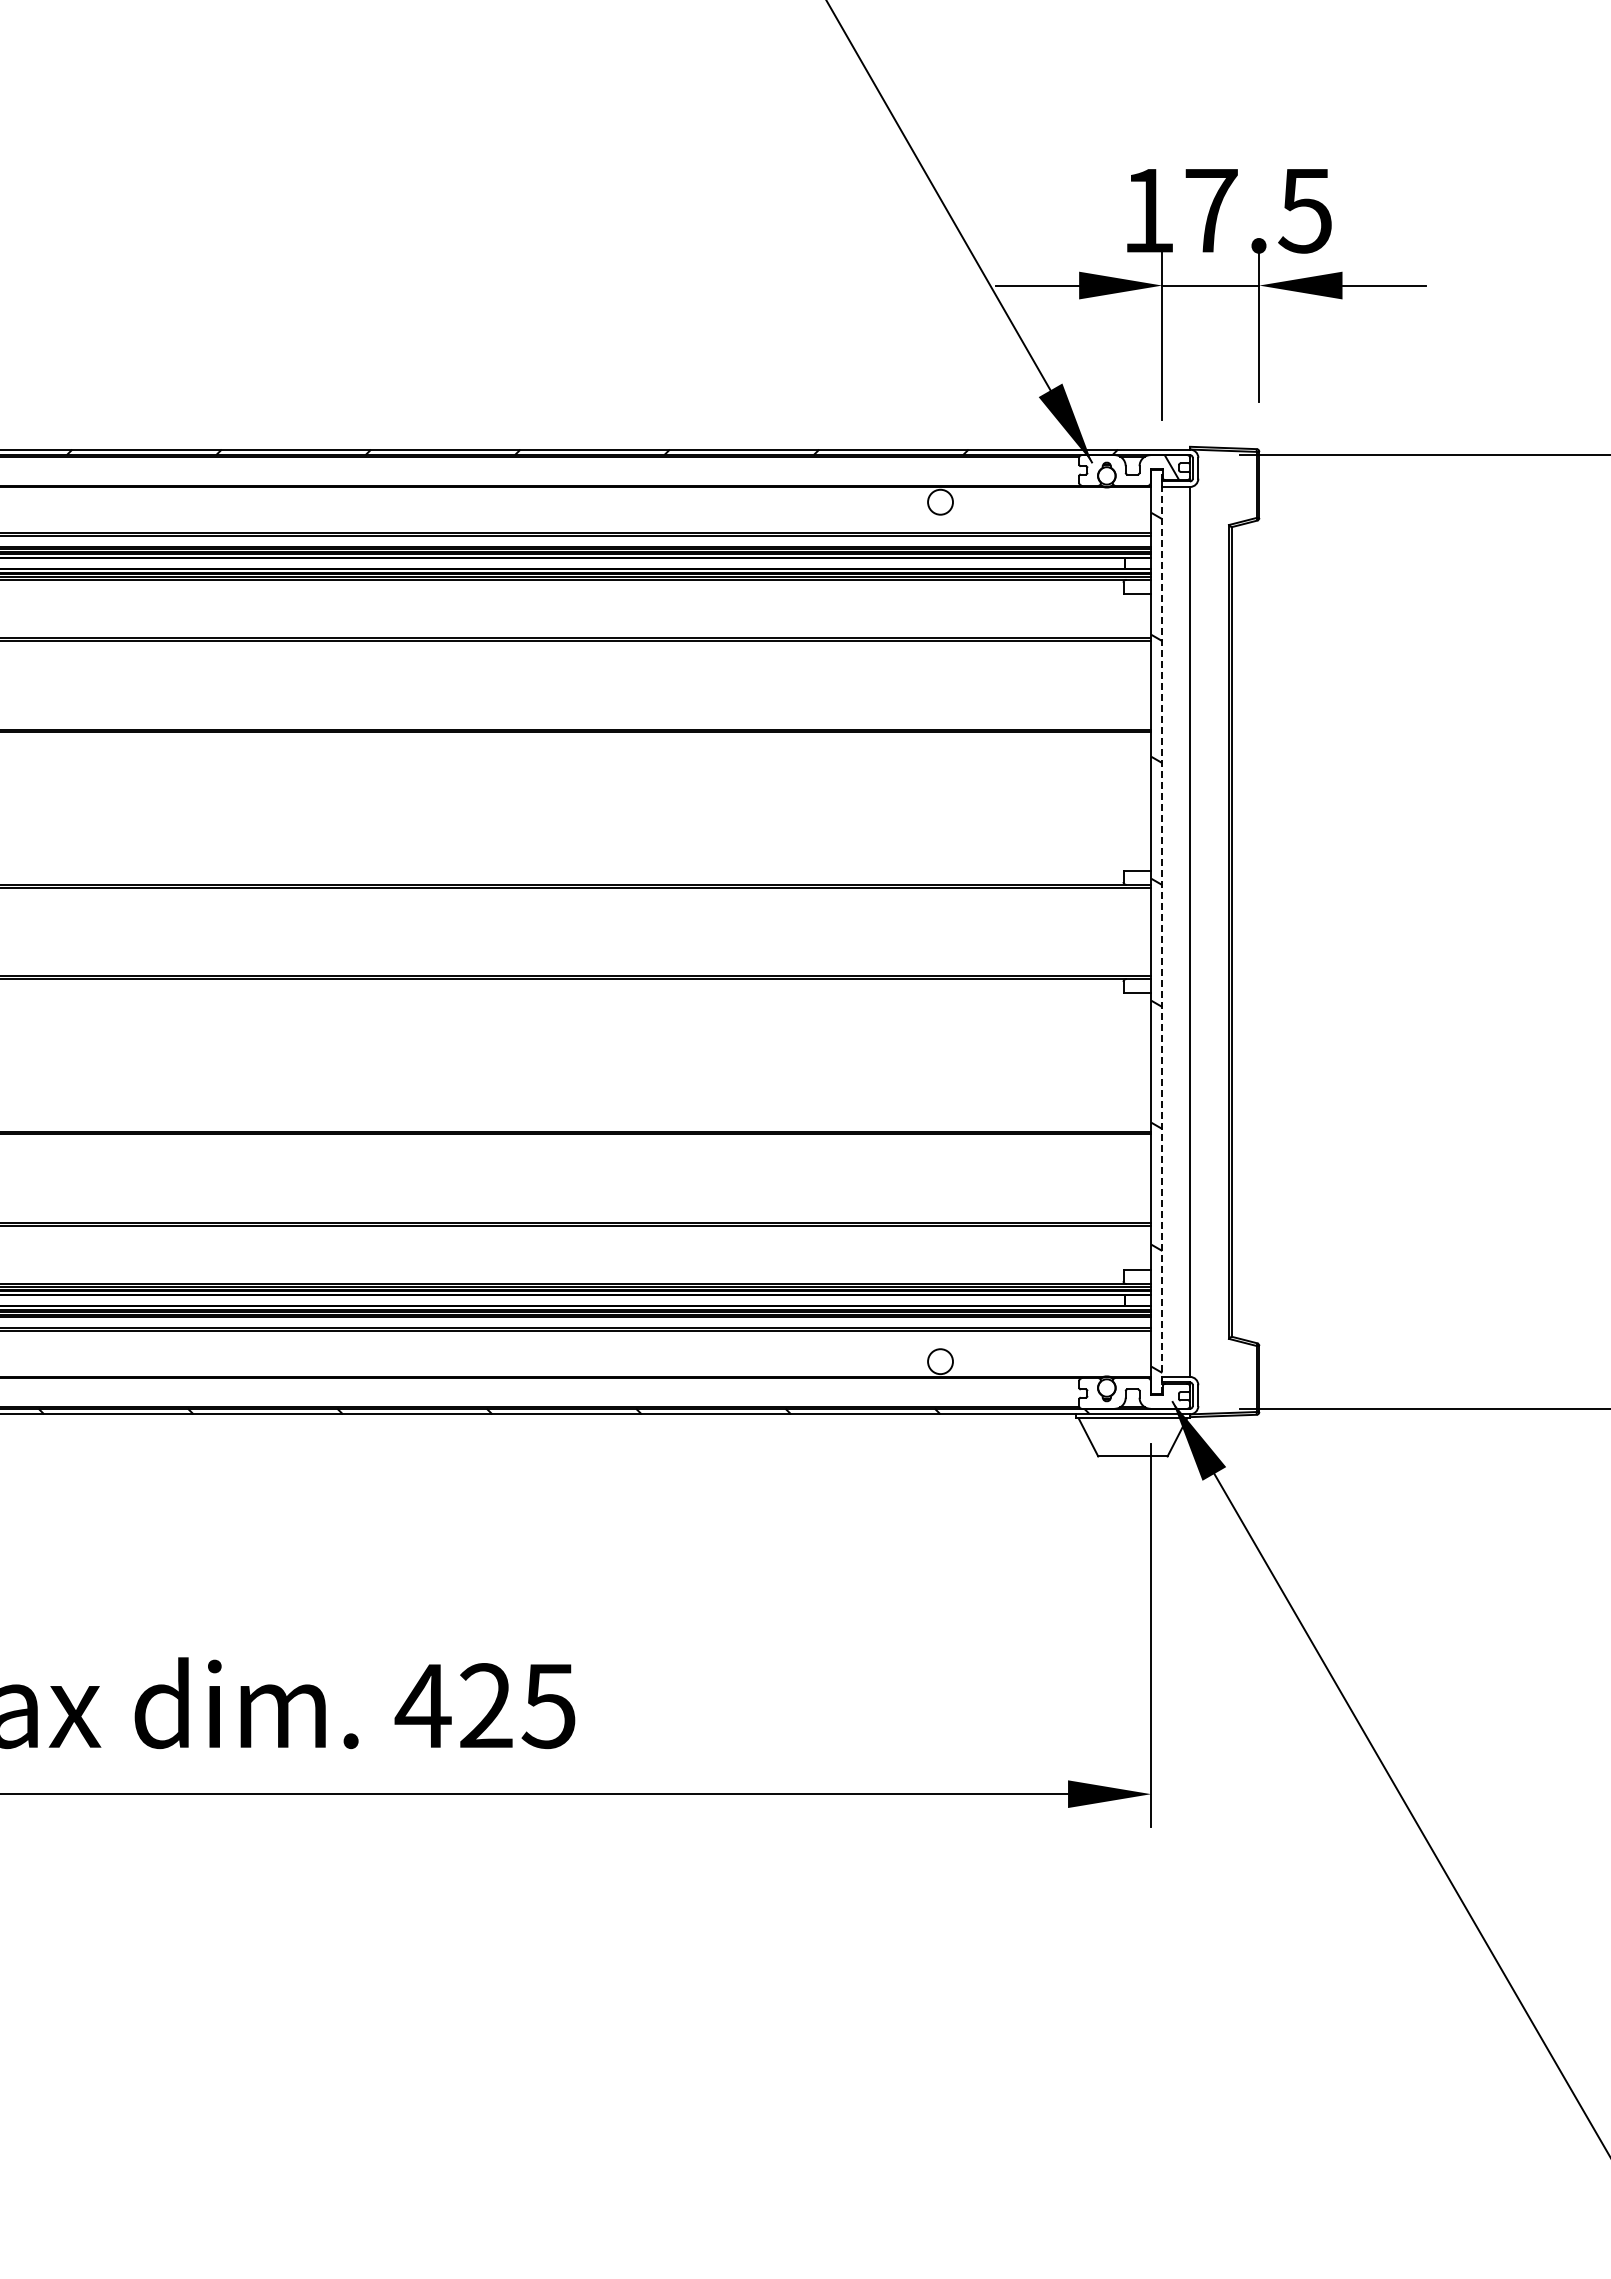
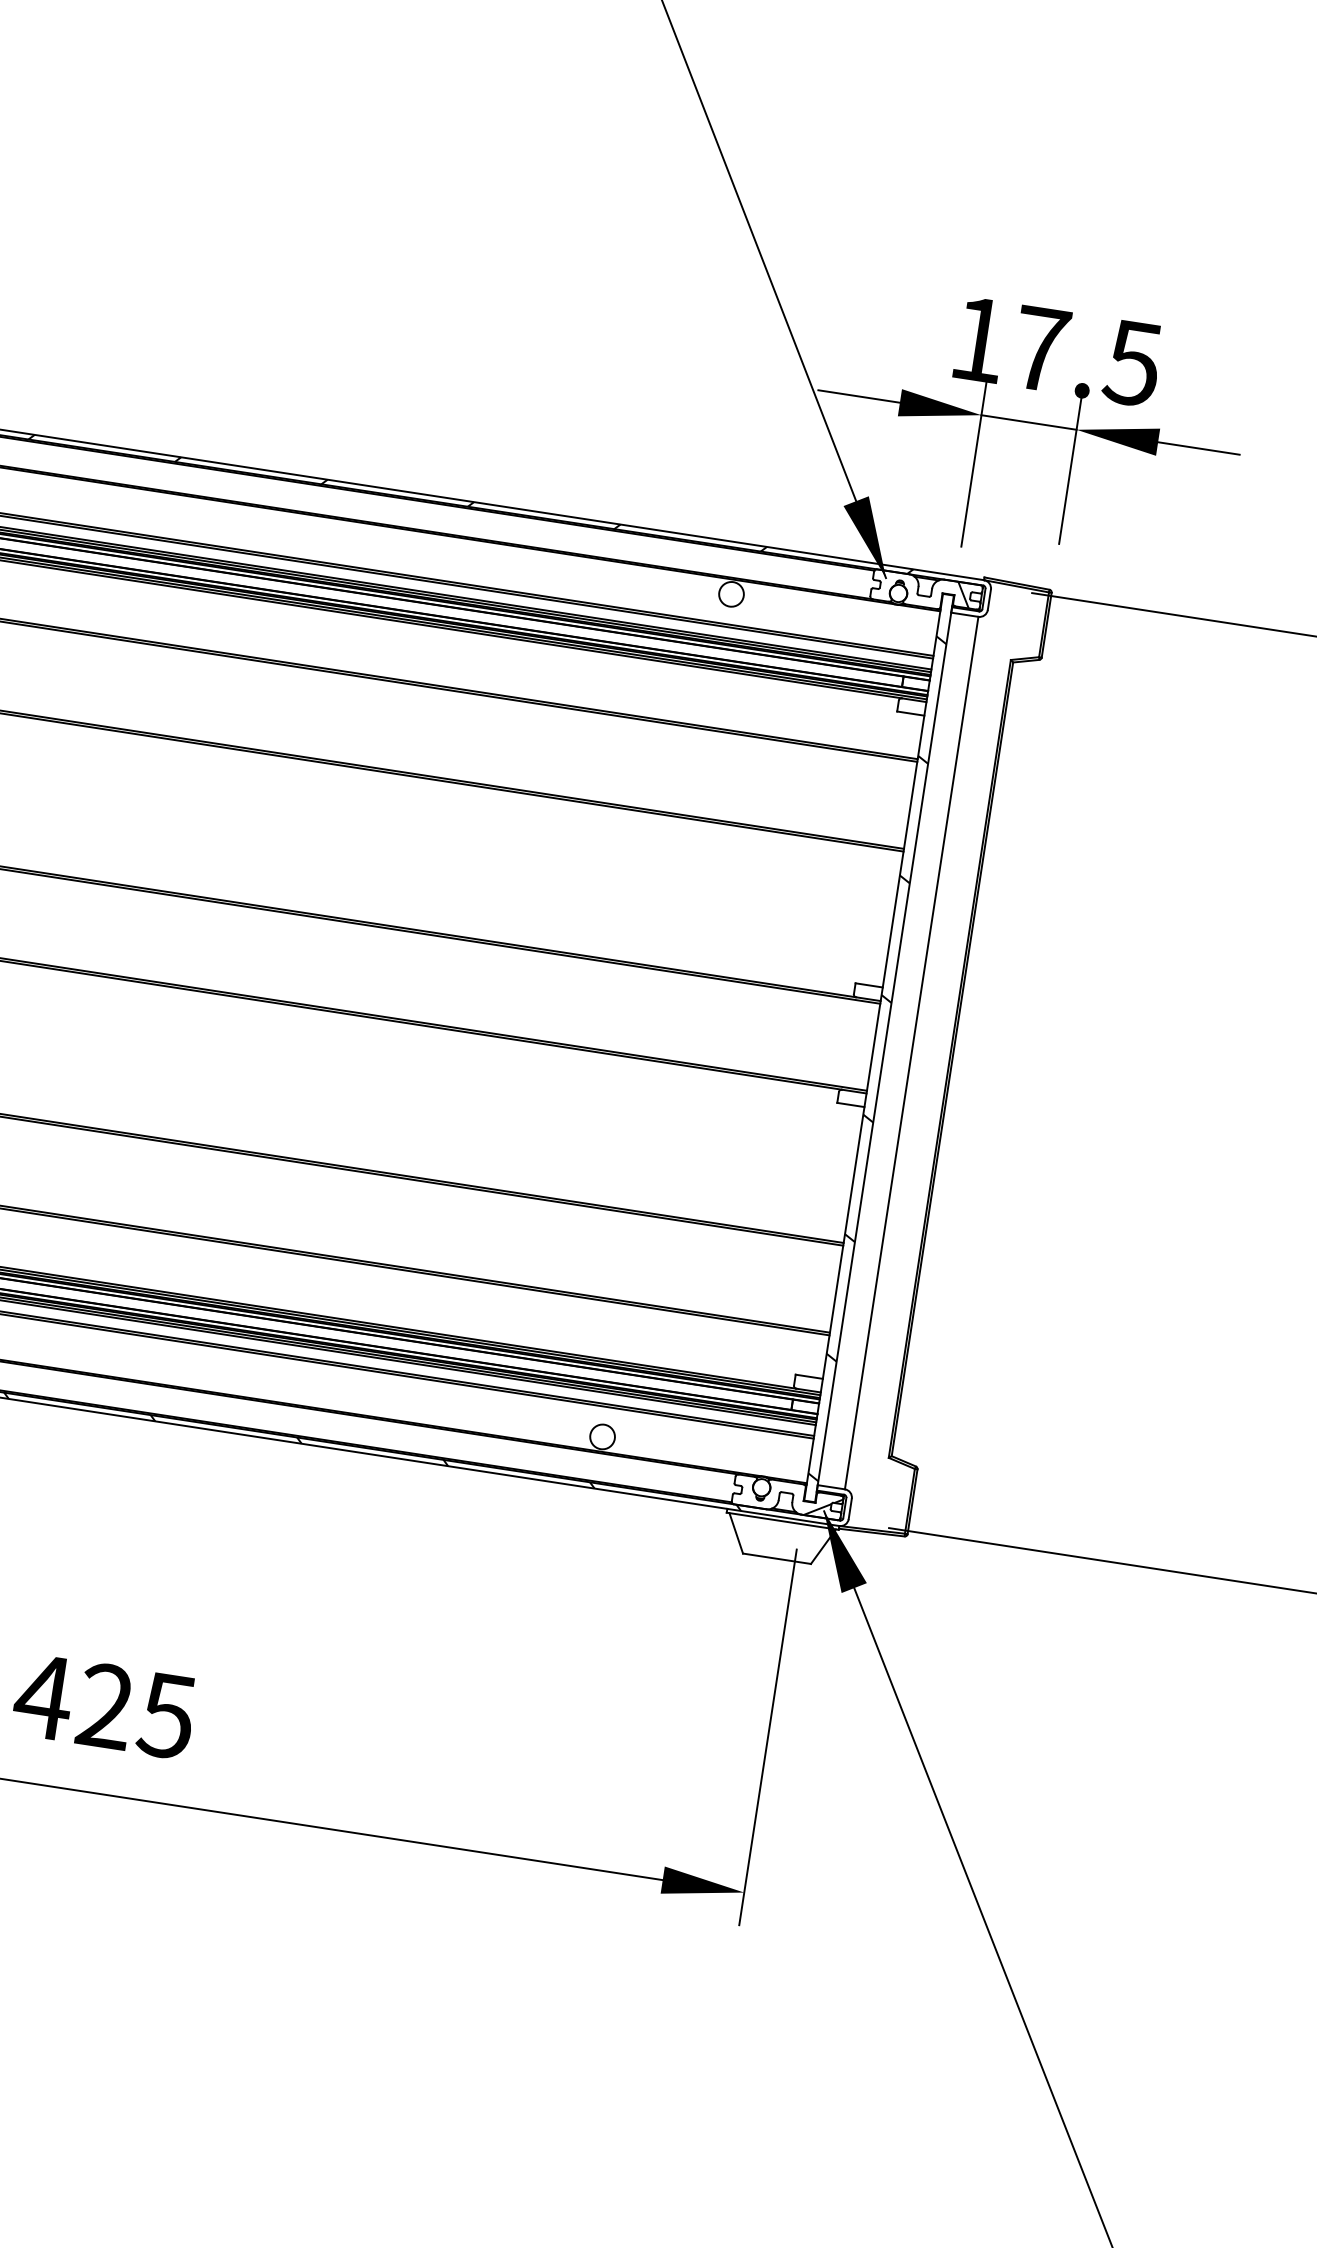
line: (1162, 931) -> (884, 1048), dashed -> solid
hatch: (1171, 1397) -> (823, 1506), added

